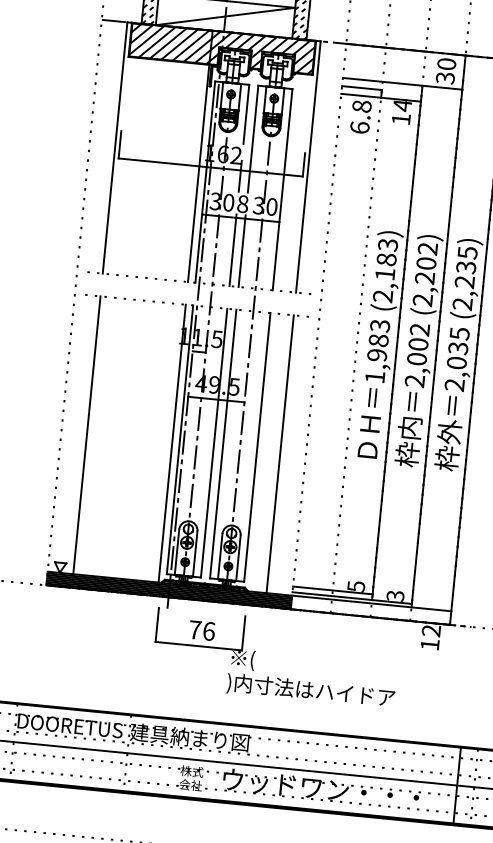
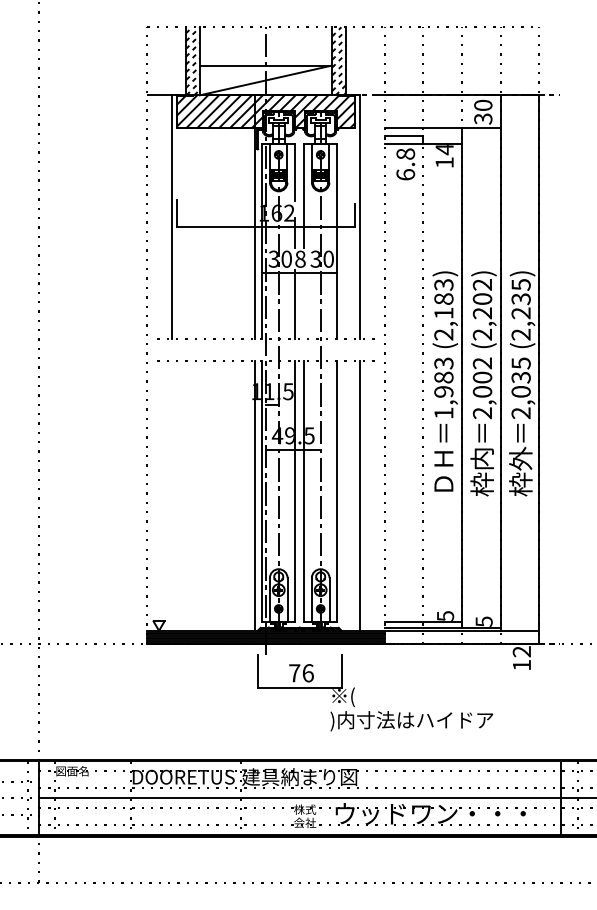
line: (242, 251) -> (304, 304), removed
line: (87, 435) -> (172, 496), removed
text: (394, 595) -> (483, 621), 3 -> 5

